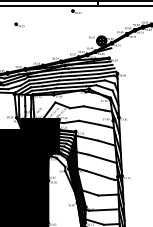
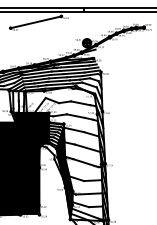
line: (43, 17) -> (35, 22), added

